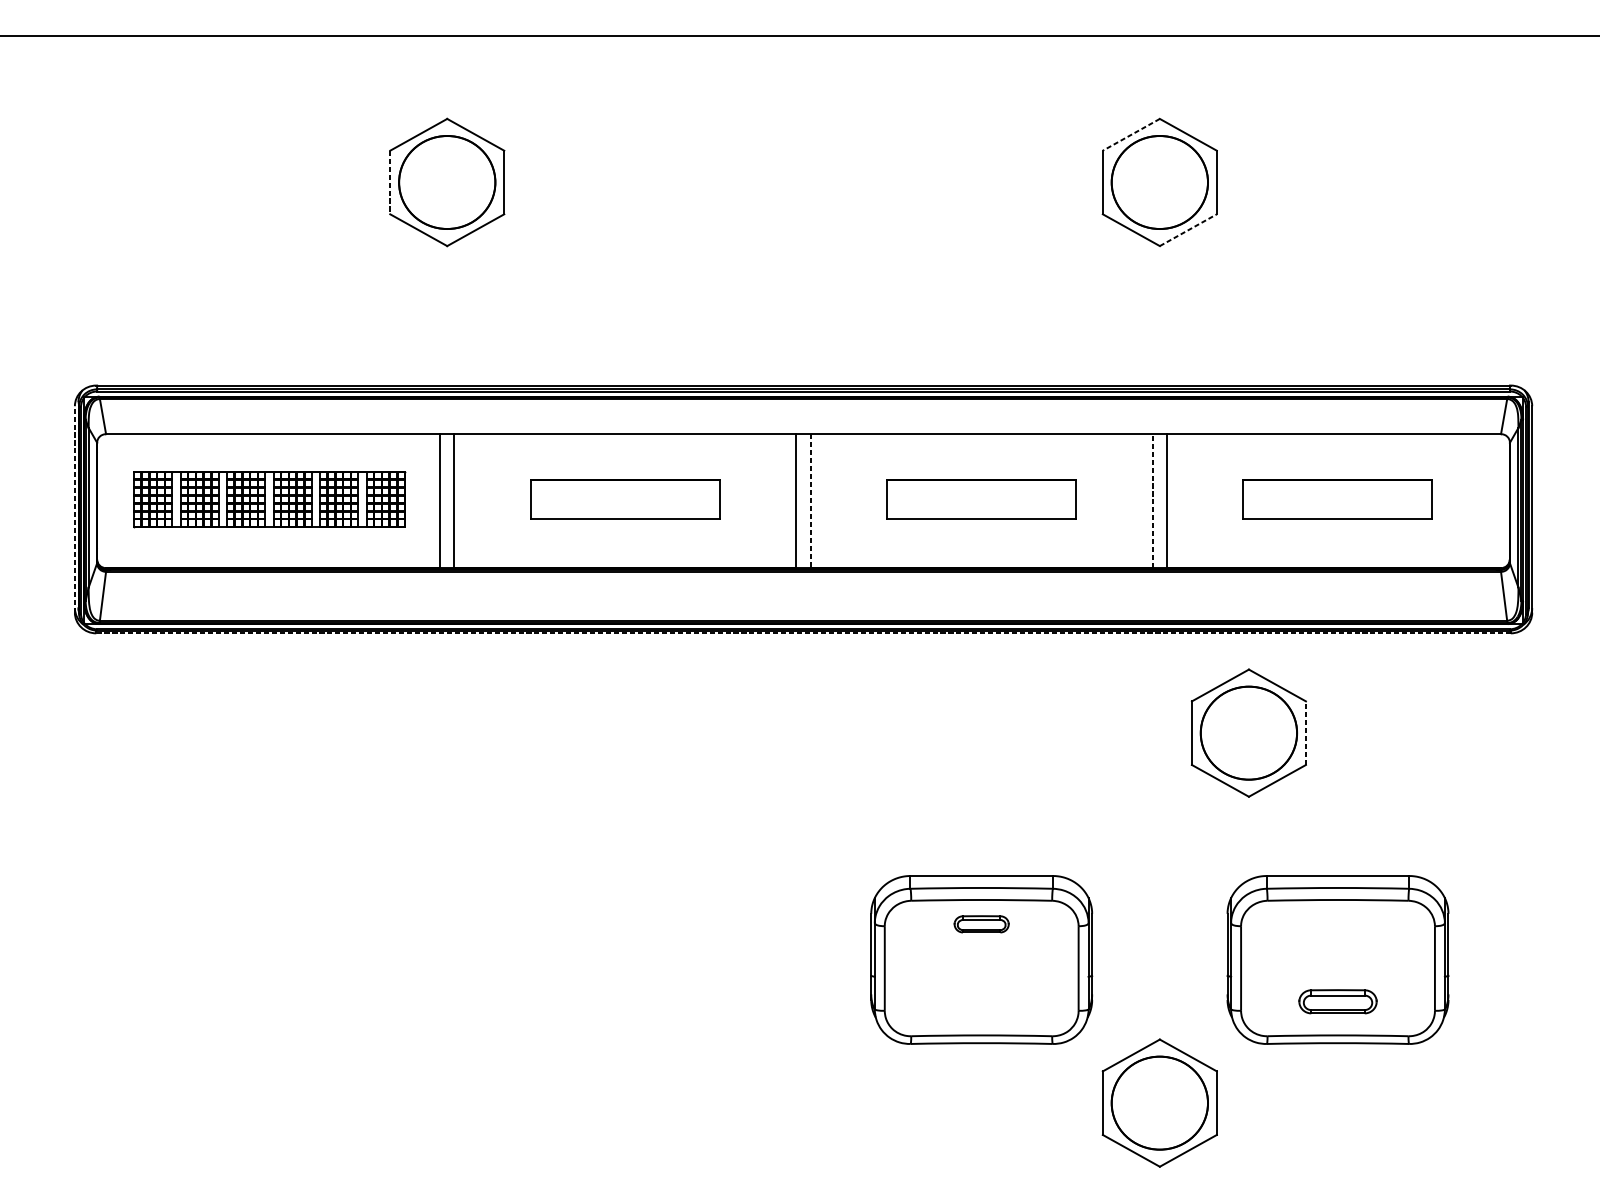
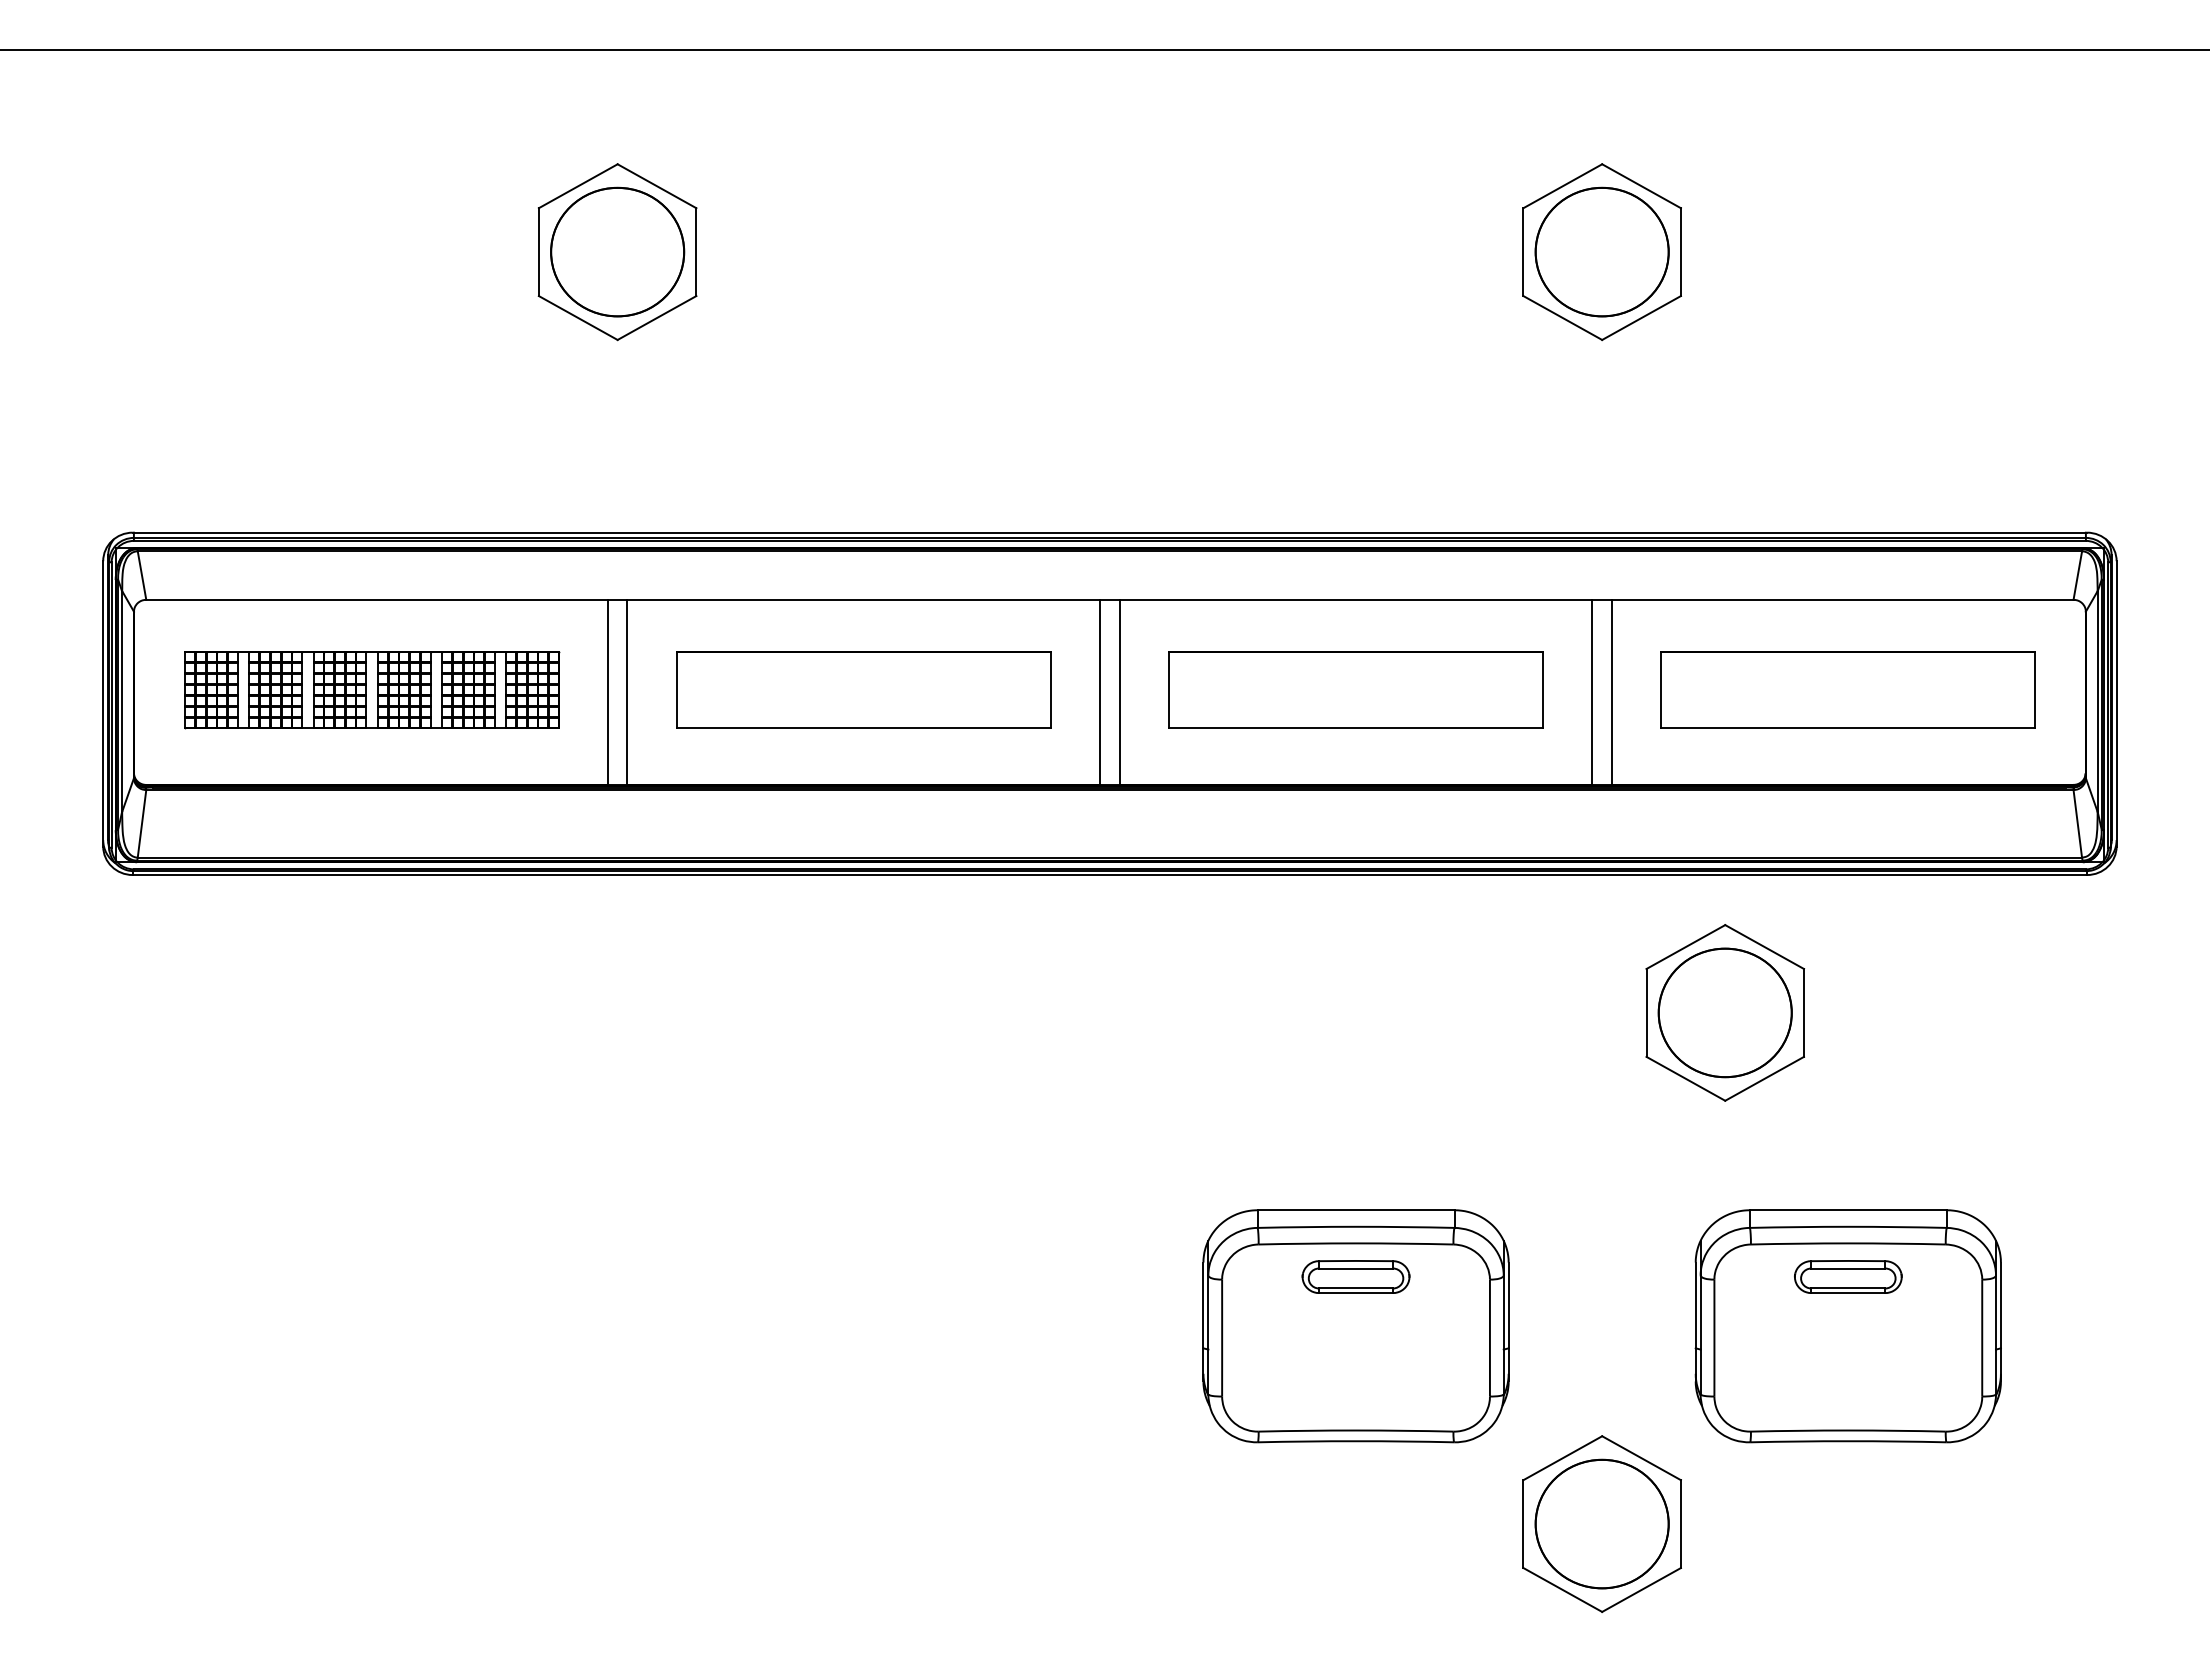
line: (1131, 135) -> (1562, 186), dashed -> solid
line: (389, 182) -> (538, 252), dashed -> solid
line: (1189, 229) -> (1642, 317), dashed -> solid
part: (625, 499) -> (863, 689), size x1.43
part: (981, 499) -> (1355, 689), size x1.43
part: (1337, 499) -> (1847, 689), size x1.43
line: (810, 501) -> (1119, 692), dashed -> solid
line: (1152, 501) -> (1592, 692), dashed -> solid
line: (75, 509) -> (103, 703), dashed -> solid
line: (803, 633) -> (1109, 875), dashed -> solid
line: (1306, 732) -> (1804, 1012), dashed -> solid
part: (981, 923) -> (1355, 1276), size x1.43
part: (1338, 1001) -> (1848, 1276), moved

